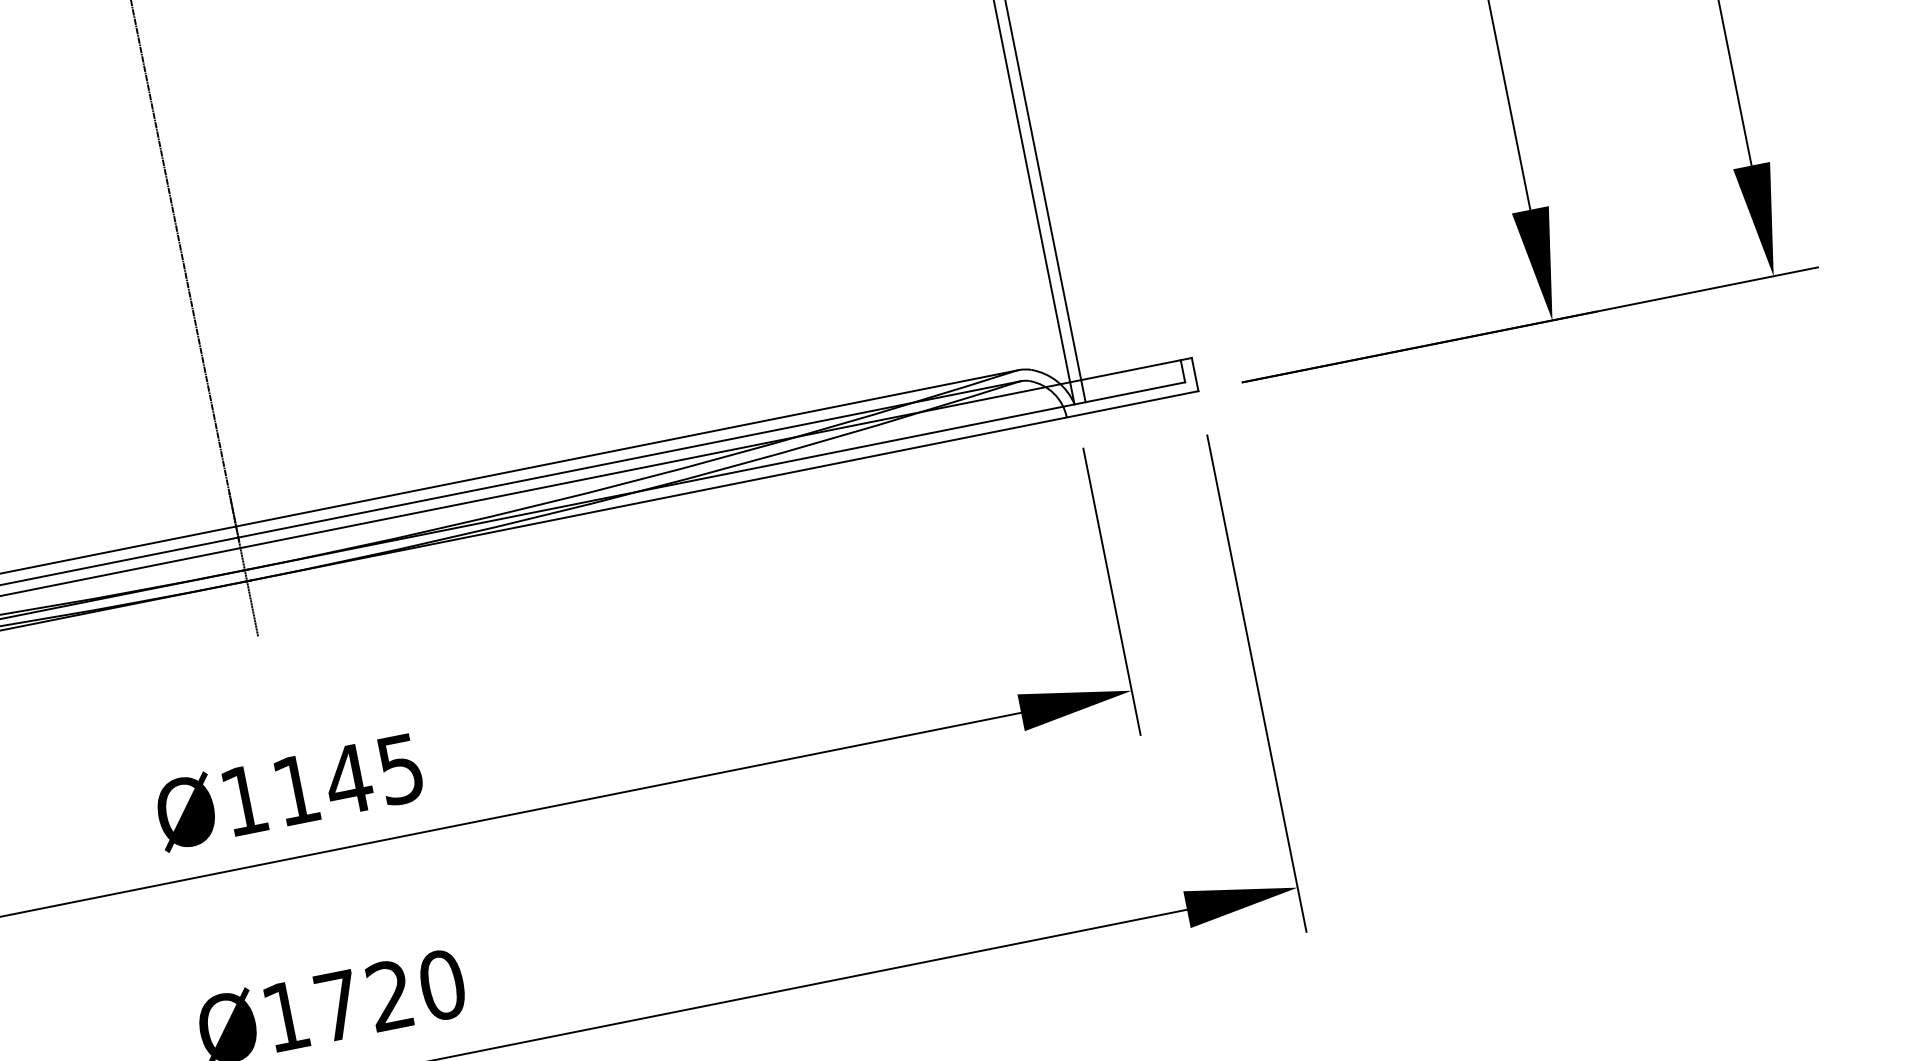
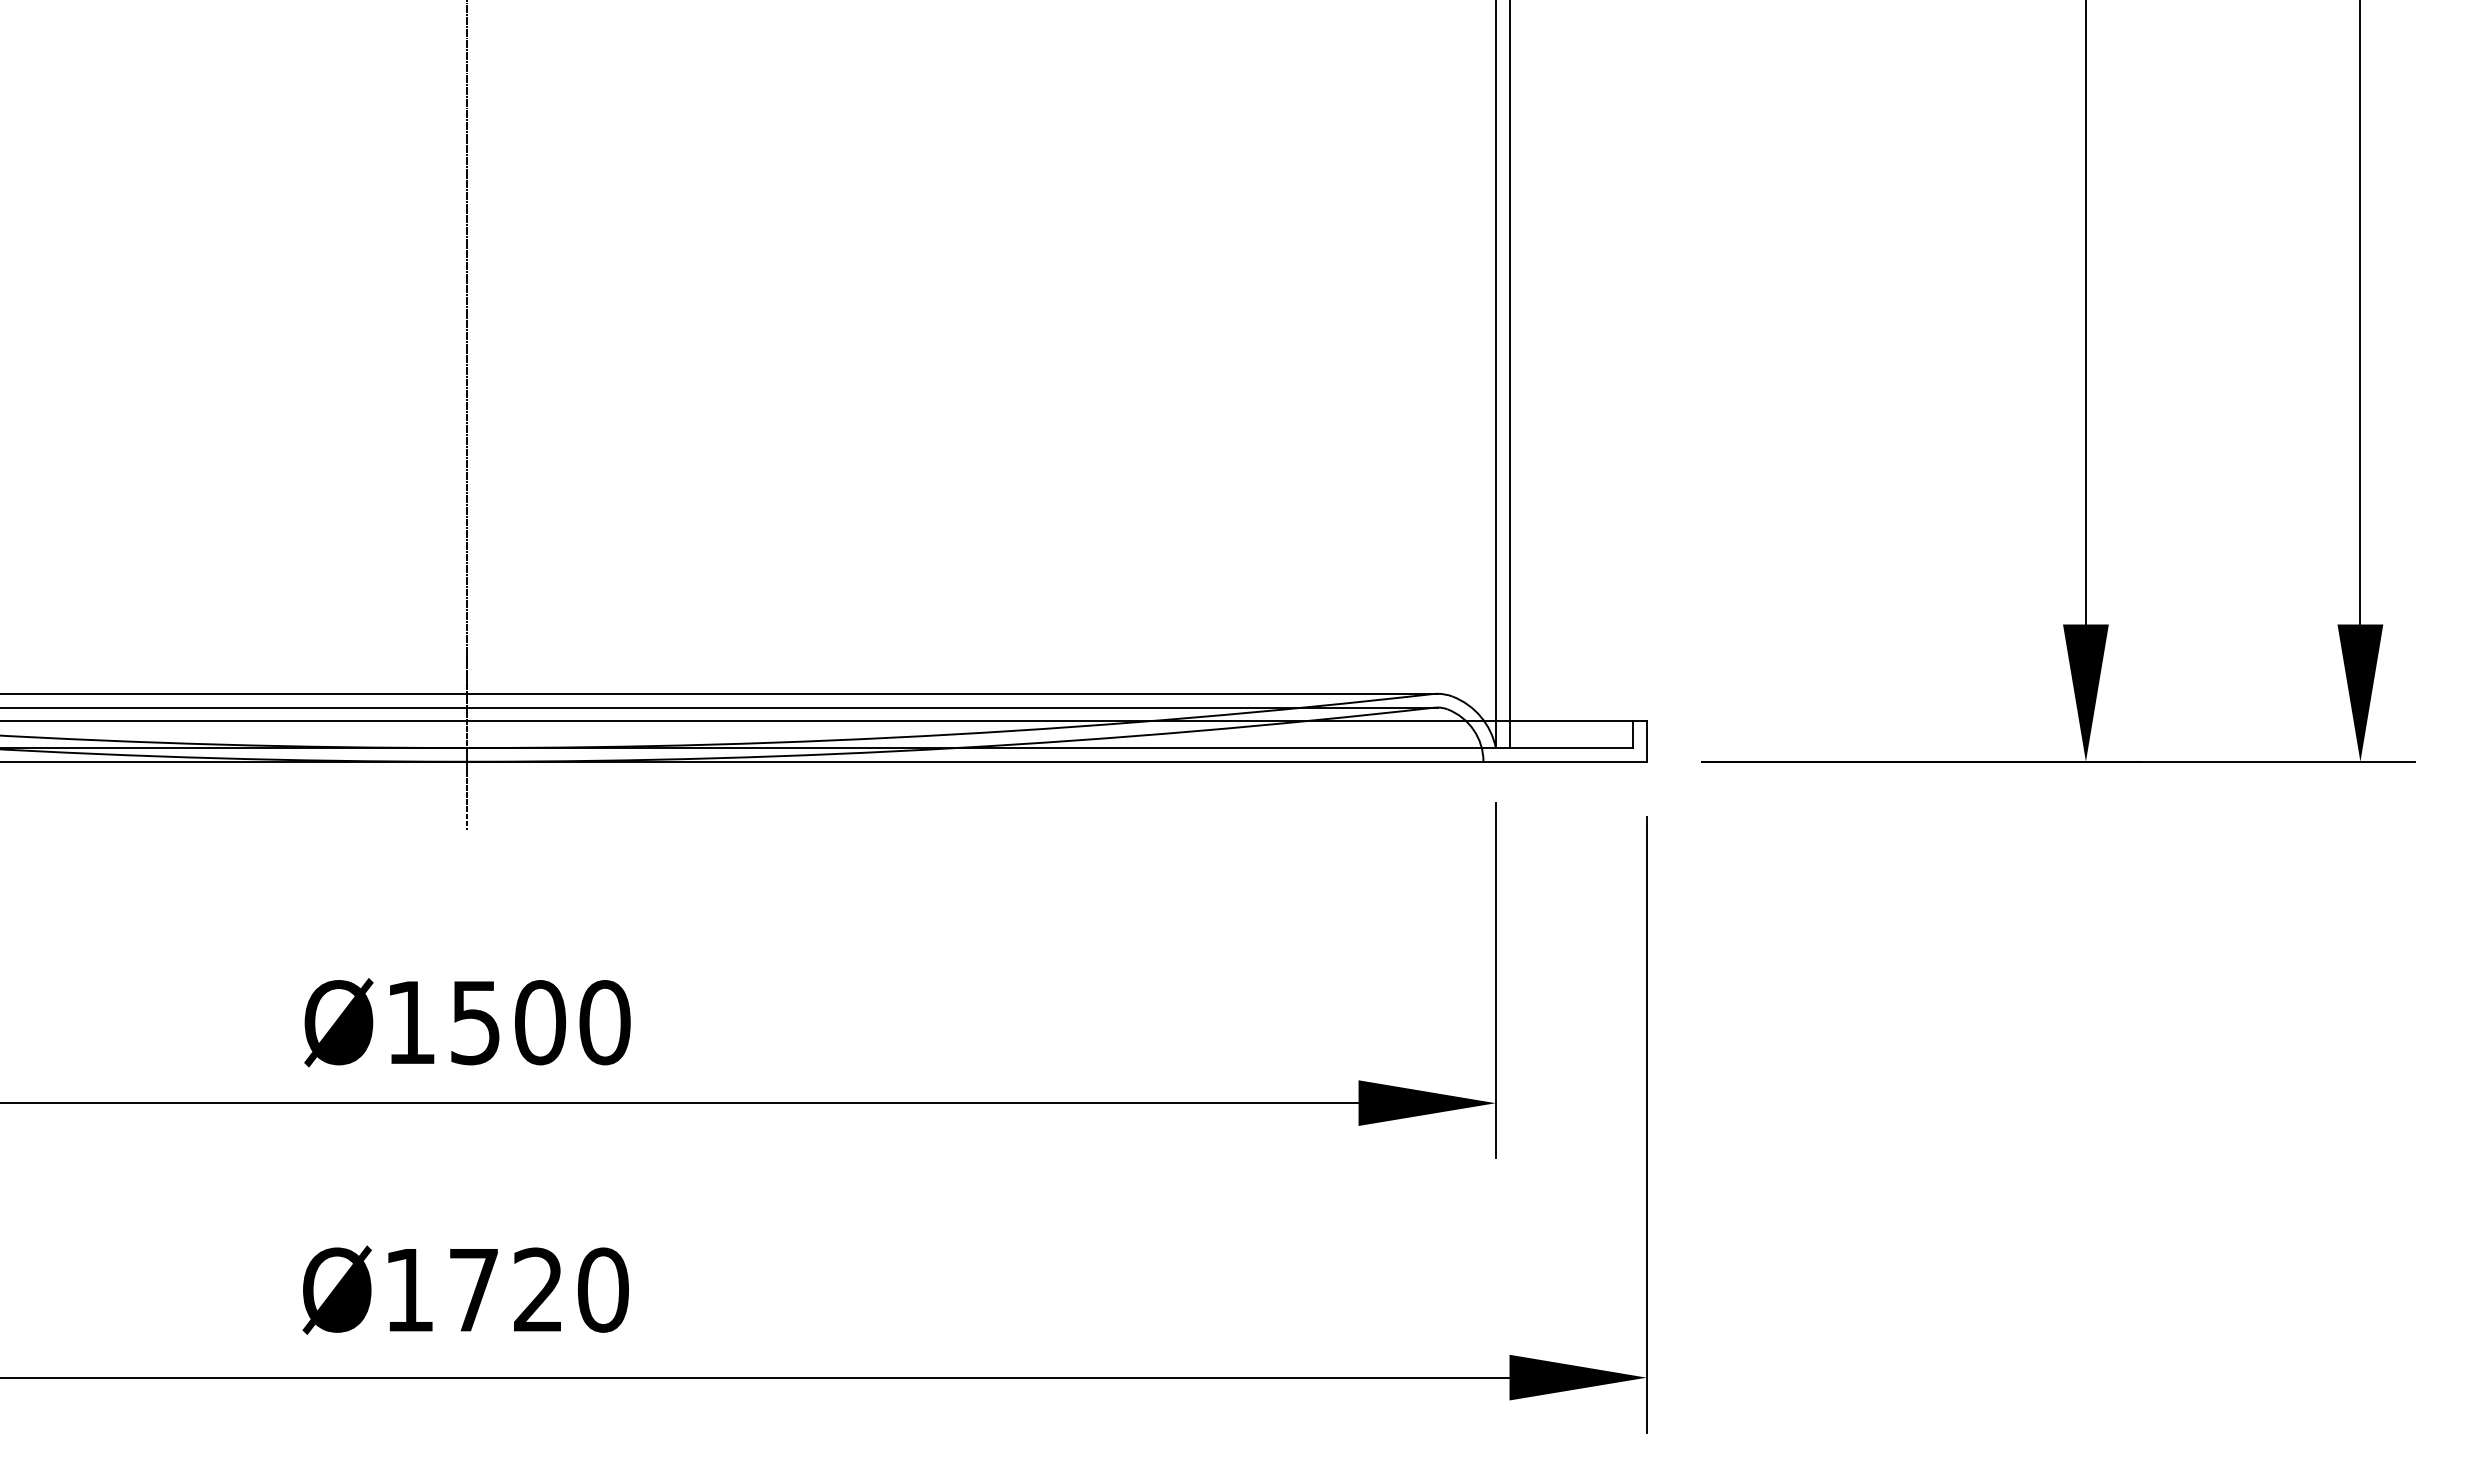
text: (348, 779) -> (540, 1022), Ø1145 -> Ø1500

